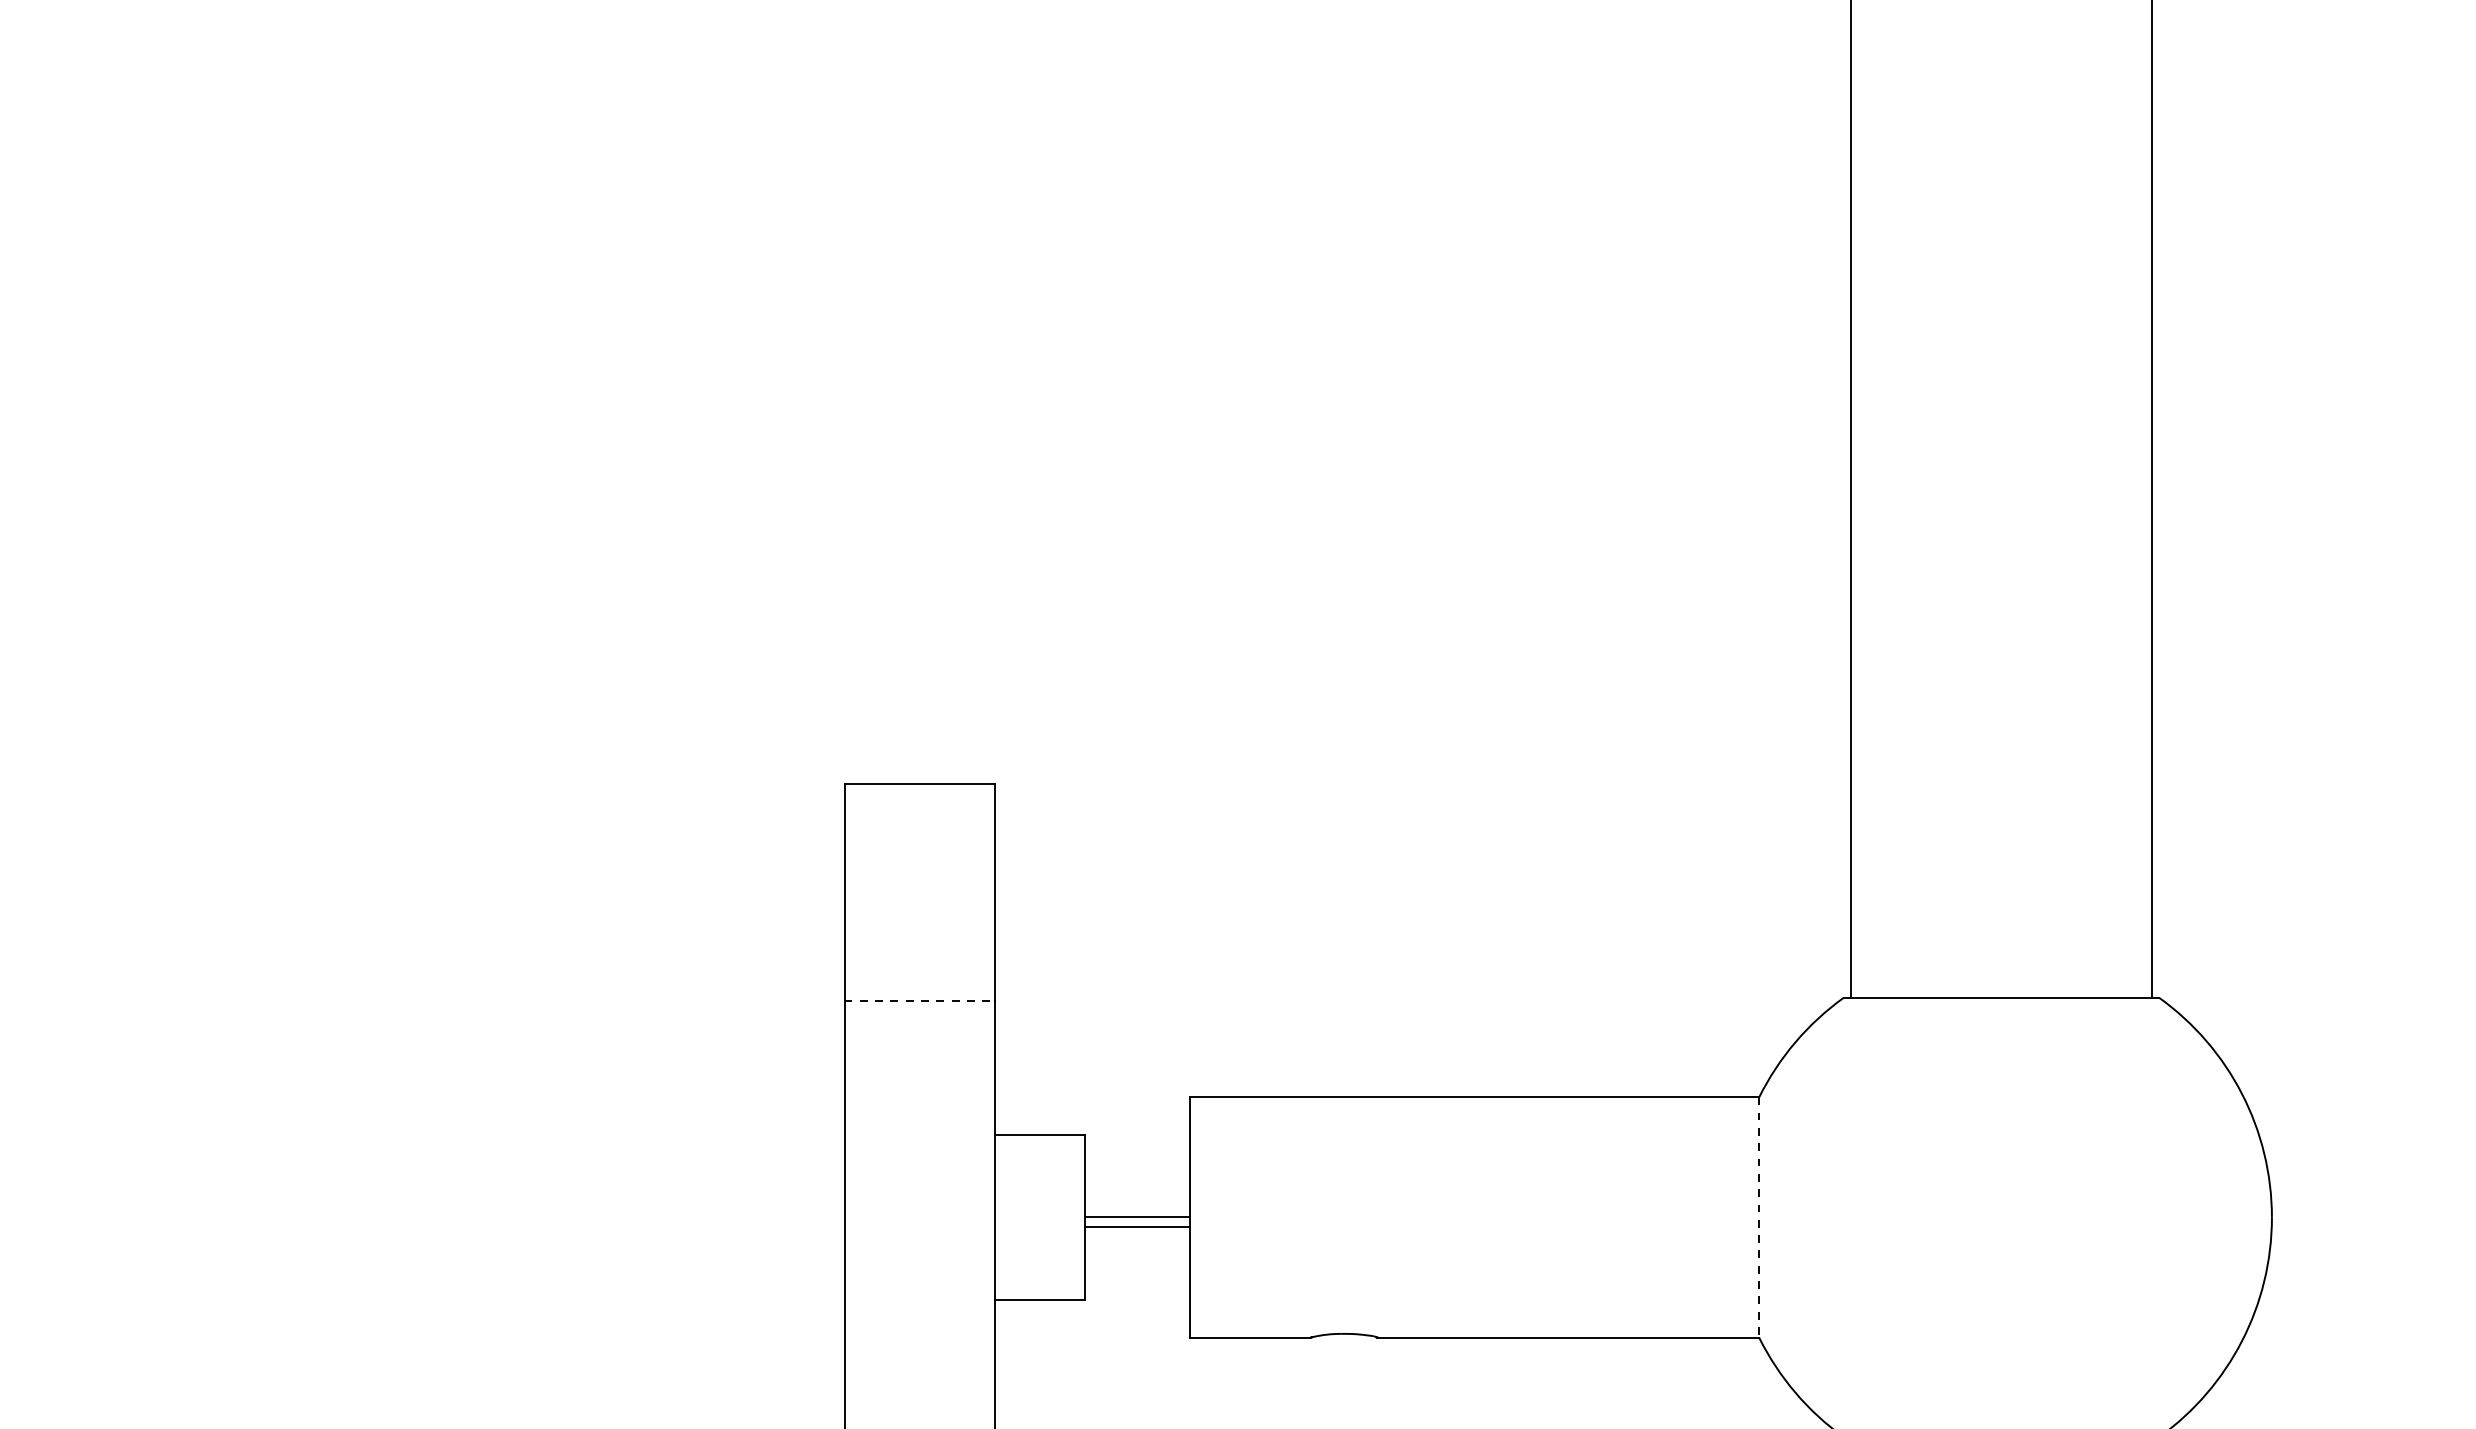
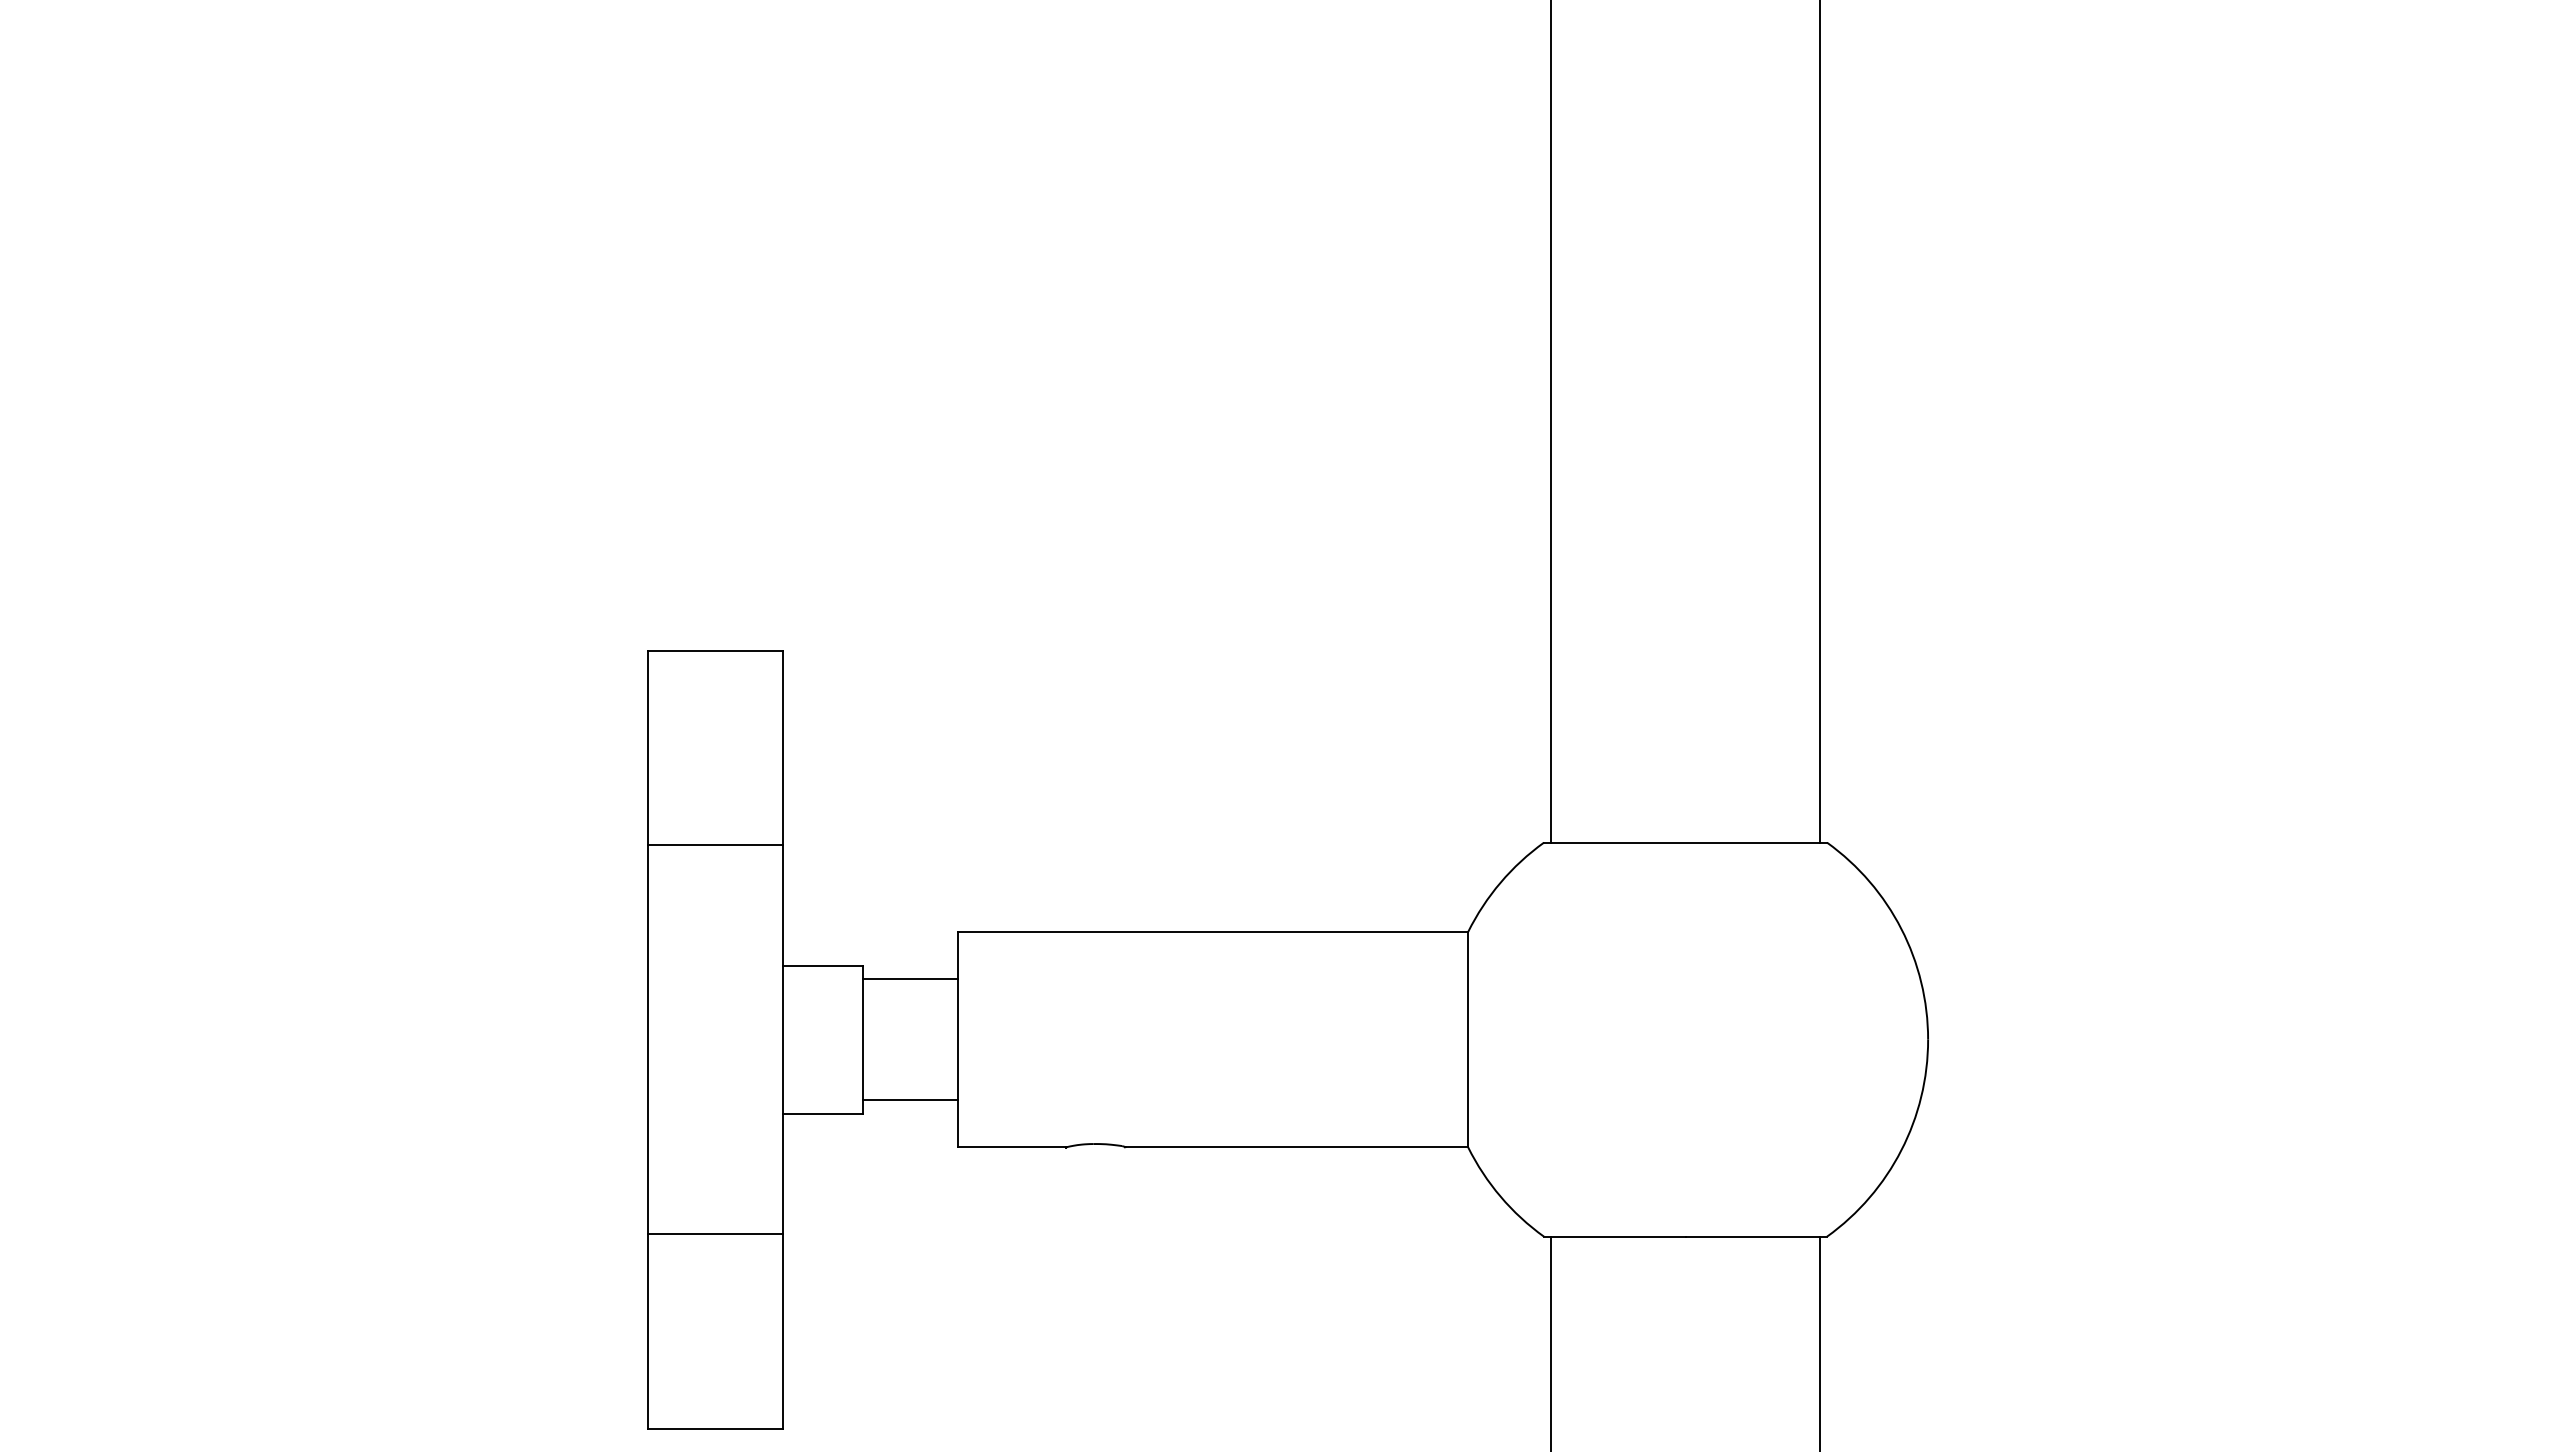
line: (919, 1001) -> (715, 845), dashed -> solid
line: (1137, 1217) -> (910, 979), moved
line: (1759, 1217) -> (1468, 1039), dashed -> solid
line: (1137, 1227) -> (910, 1100), moved

